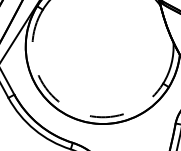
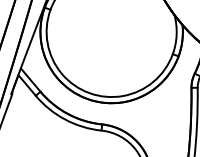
arc: (66, 107) -> (89, 93), dashed -> solid

